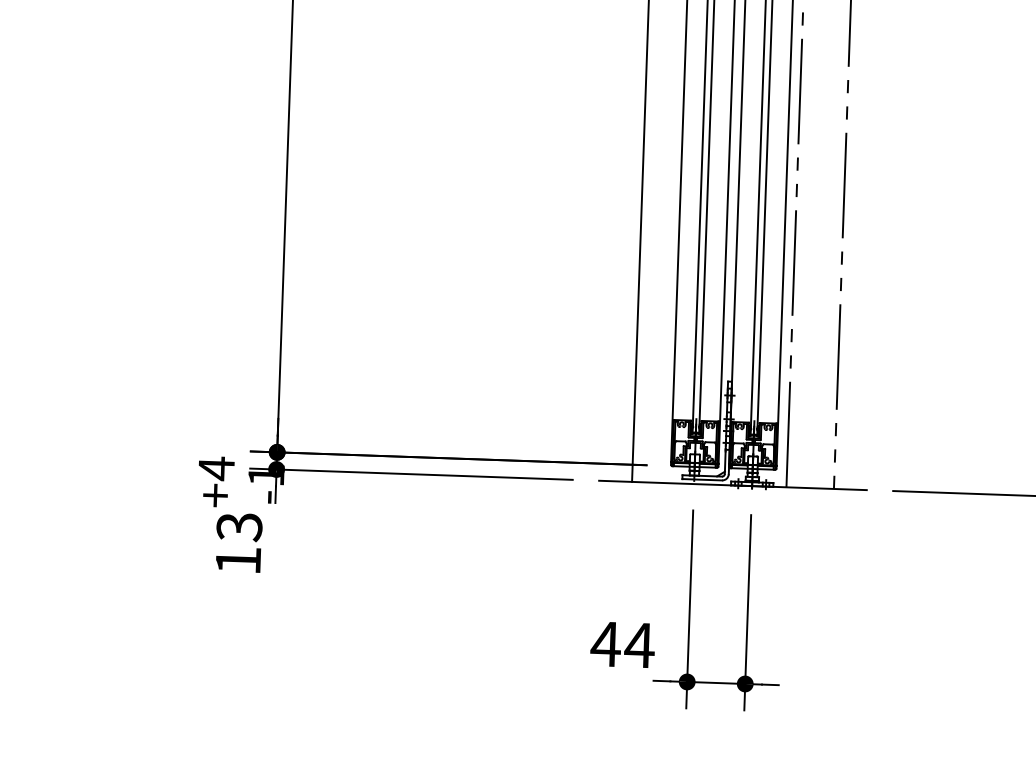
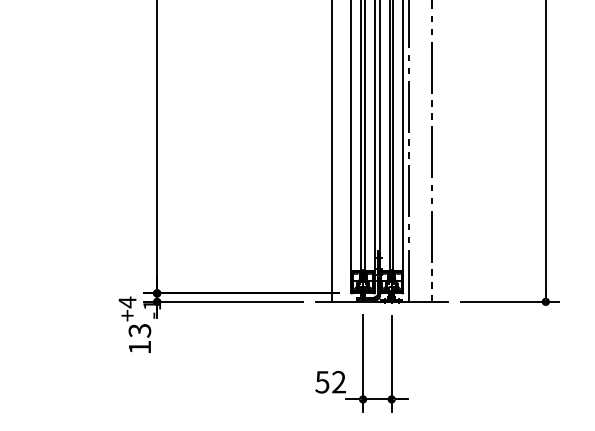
text: (622, 643) -> (330, 381), 44 -> 52

